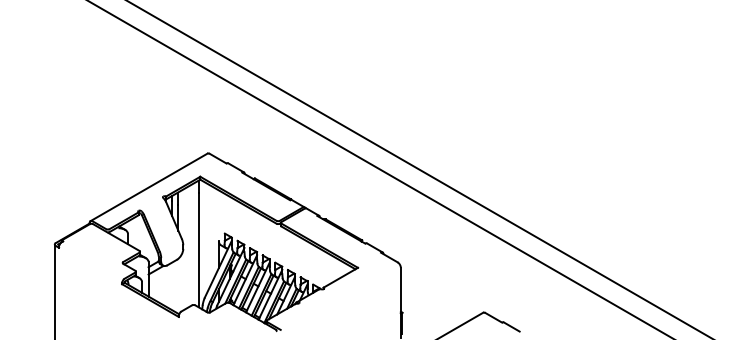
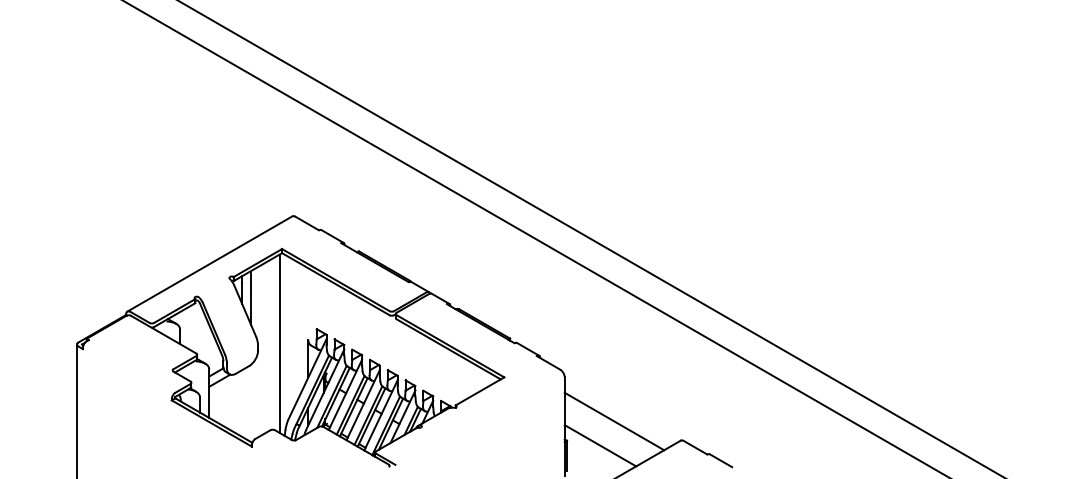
line: (436, 299) -> (614, 421), added
line: (426, 316) -> (600, 445), added

